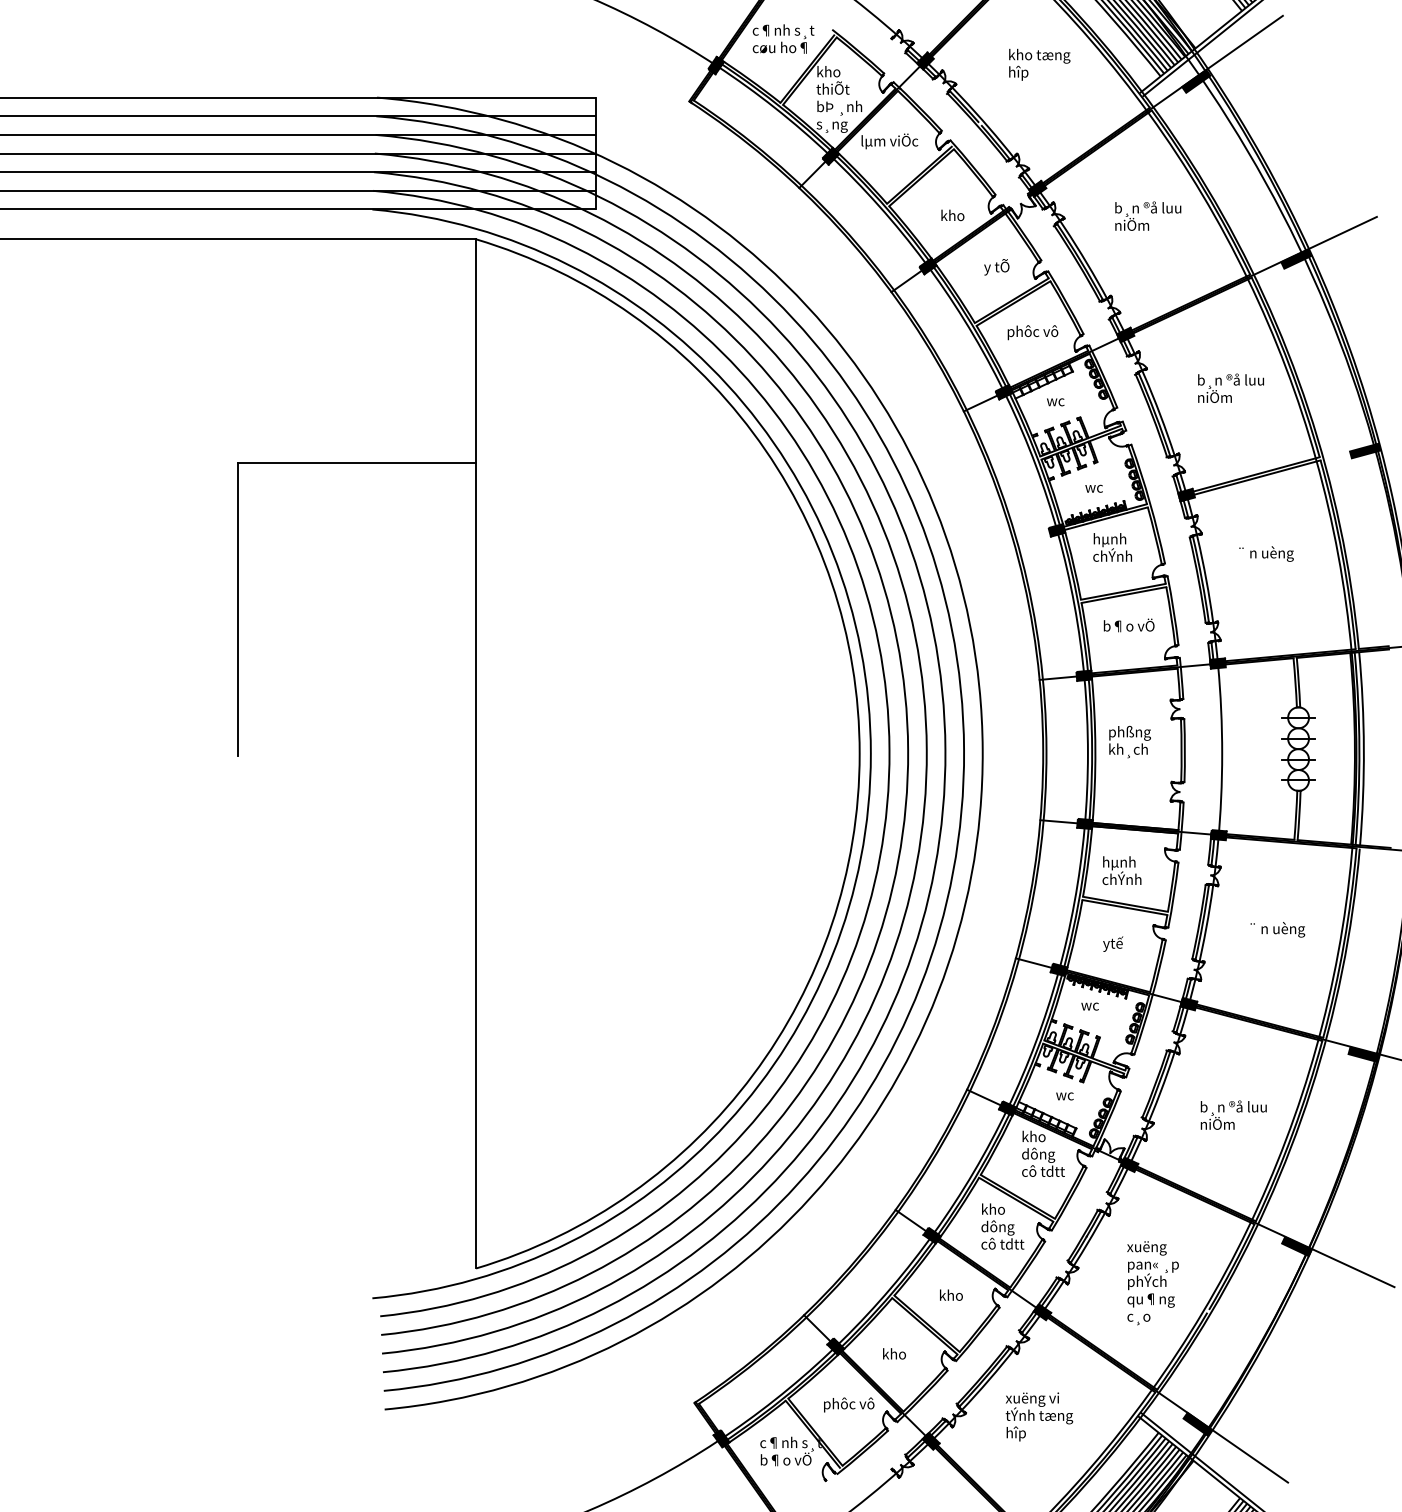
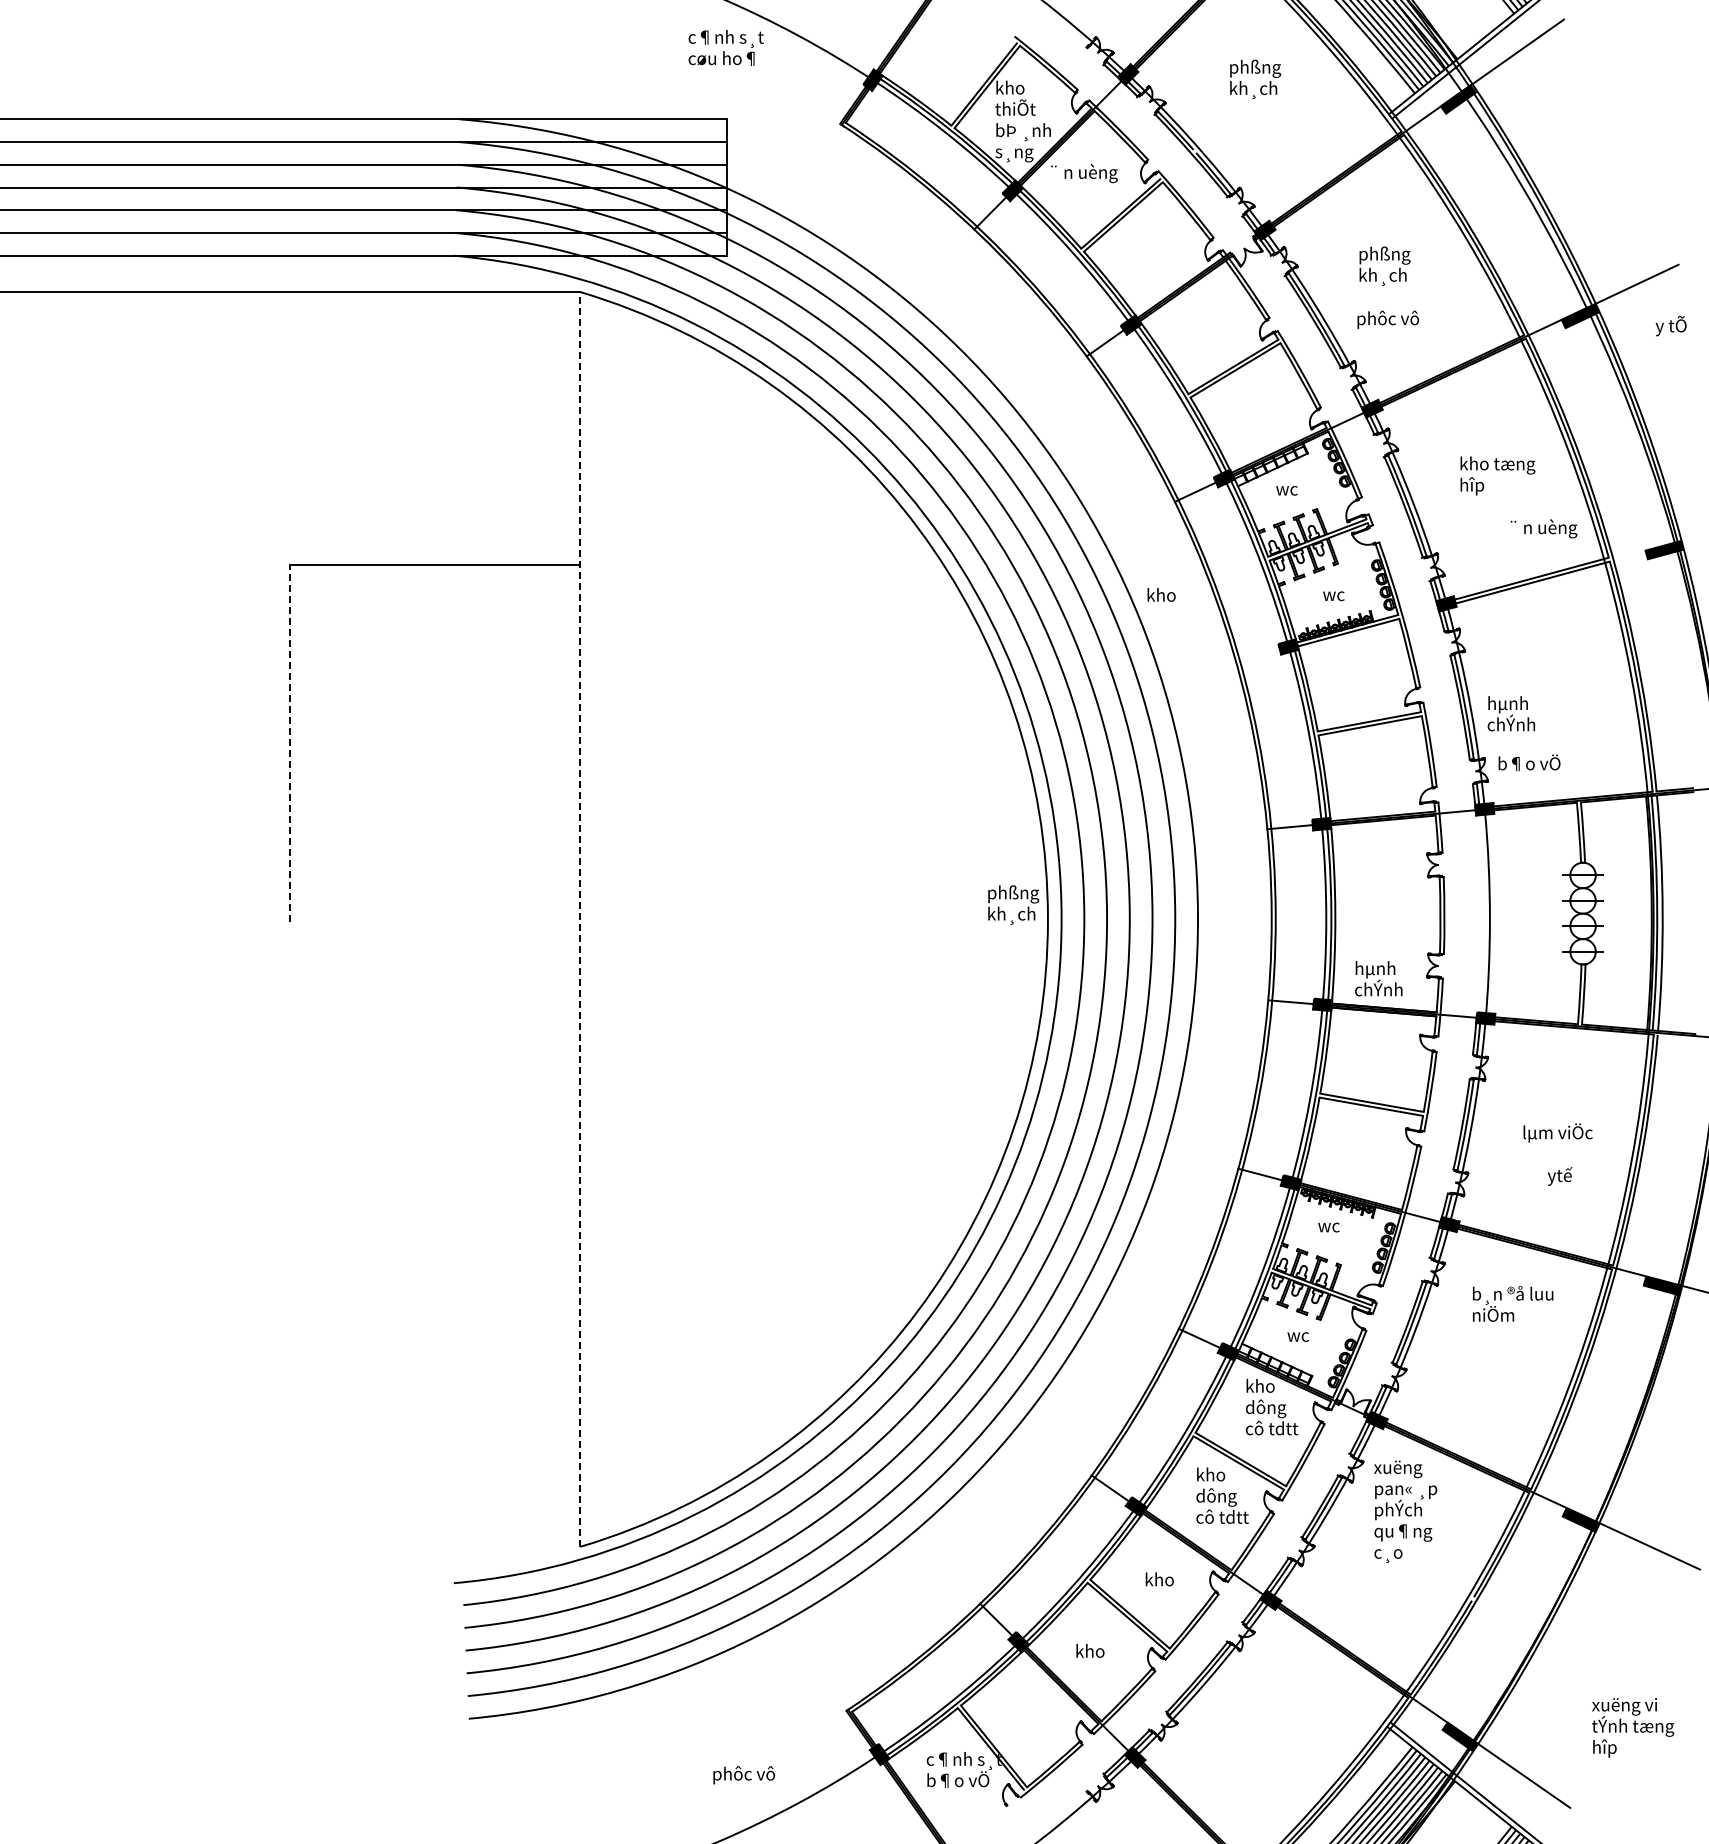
text: (783, 38) -> (725, 47), moved
text: (1039, 64) -> (1267, 79), kho tæng hîp -> phßng kh¸ch
text: (889, 142) -> (1084, 173), lµm viÖc -> ¨ n uèng
text: (952, 215) -> (1161, 594), moved
text: (1148, 217) -> (1399, 265), b¸n ®å luu niÖm -> phßng kh¸ch
text: (996, 267) -> (1670, 326), moved
text: (1033, 332) -> (1388, 319), moved
text: (1230, 389) -> (1500, 475), b¸n ®å luu niÖm -> kho tæng hîp
text: (1111, 547) -> (1510, 713), moved
text: (1266, 553) -> (1543, 528), moved
line: (238, 608) -> (290, 742), solid -> dashed
text: (1129, 625) -> (1529, 762), moved
text: (1129, 741) -> (1013, 904), moved
line: (476, 753) -> (580, 918), solid -> dashed
text: (1121, 870) -> (1378, 978), moved
text: (1277, 929) -> (1557, 1133), ¨ n uèng -> lµm viÖc
text: (1112, 944) -> (1559, 1176), moved
text: (1234, 1114) -> (1513, 1303), moved
text: (1152, 1282) -> (1405, 1511), moved
text: (848, 1405) -> (743, 1775), moved
text: (1039, 1416) -> (1633, 1727), moved

